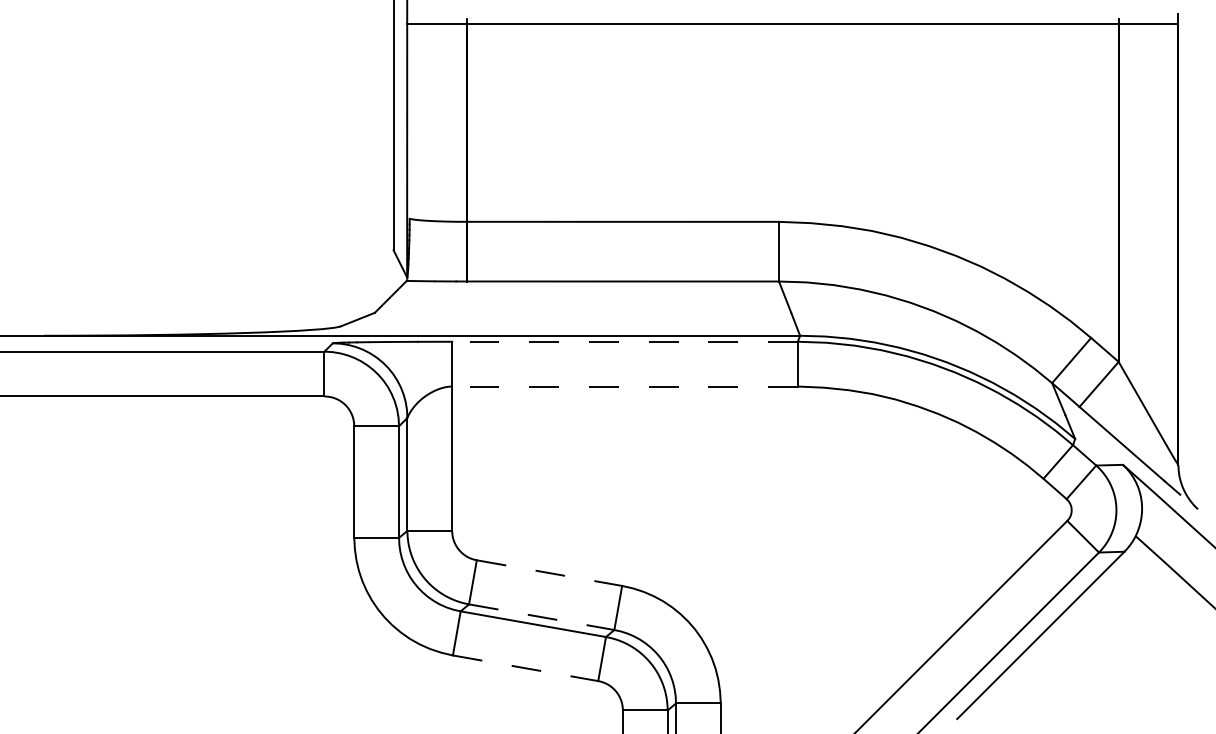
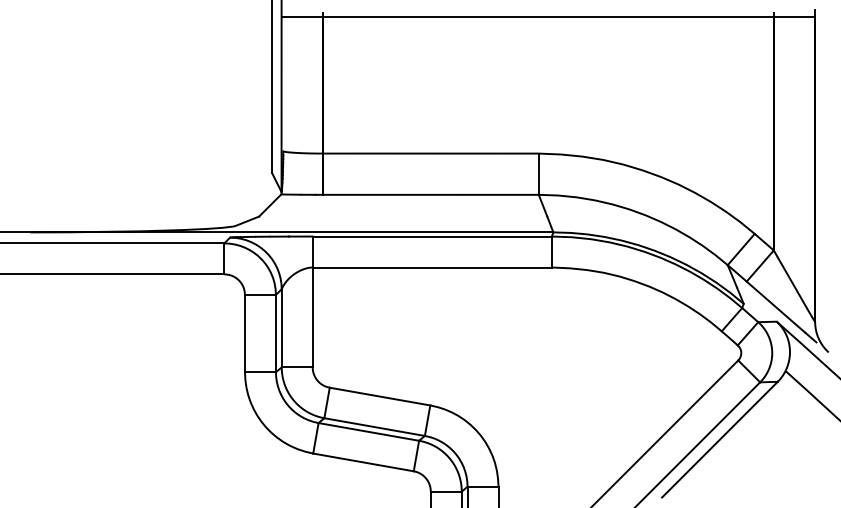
line: (625, 341) -> (432, 236), dashed -> solid
line: (625, 386) -> (432, 267), dashed -> solid
line: (550, 572) -> (380, 396), dashed -> solid
line: (542, 617) -> (375, 427), dashed -> solid
line: (525, 668) -> (363, 462), dashed -> solid

